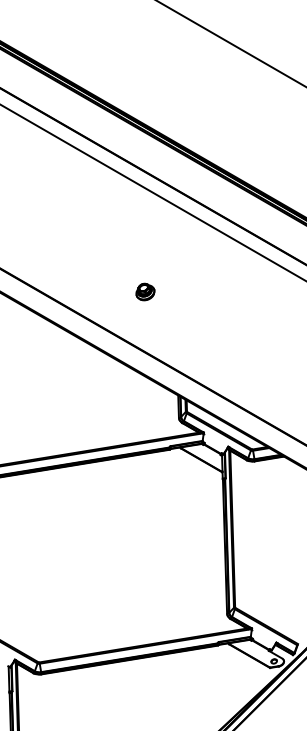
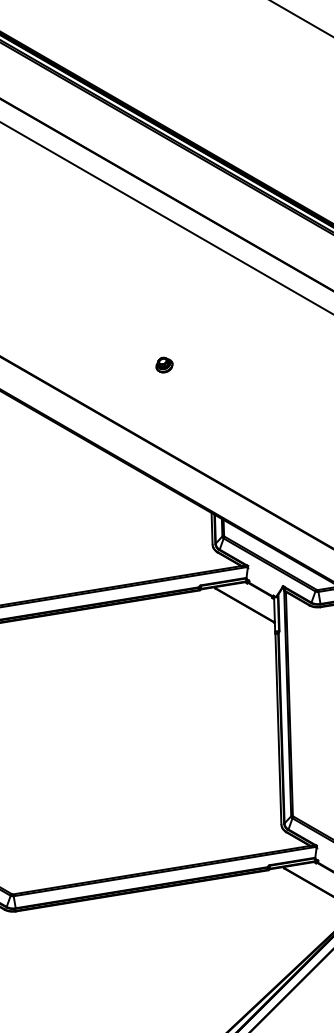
part: (144, 291) -> (163, 364), size x0.62

